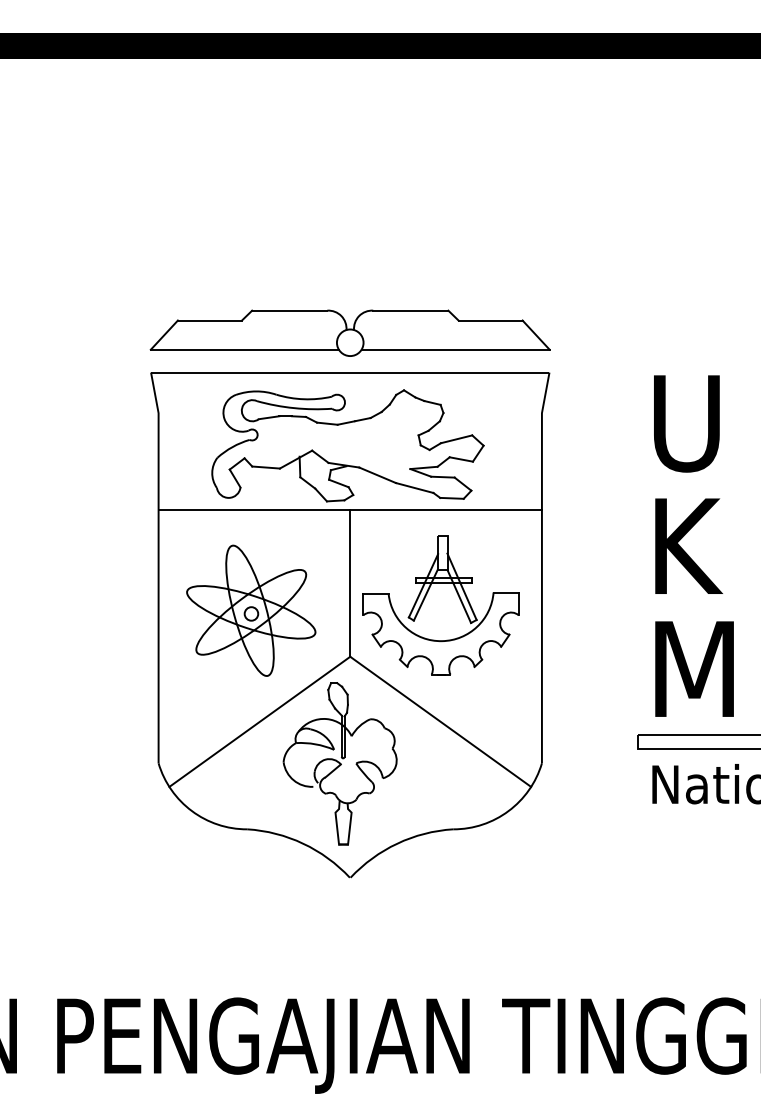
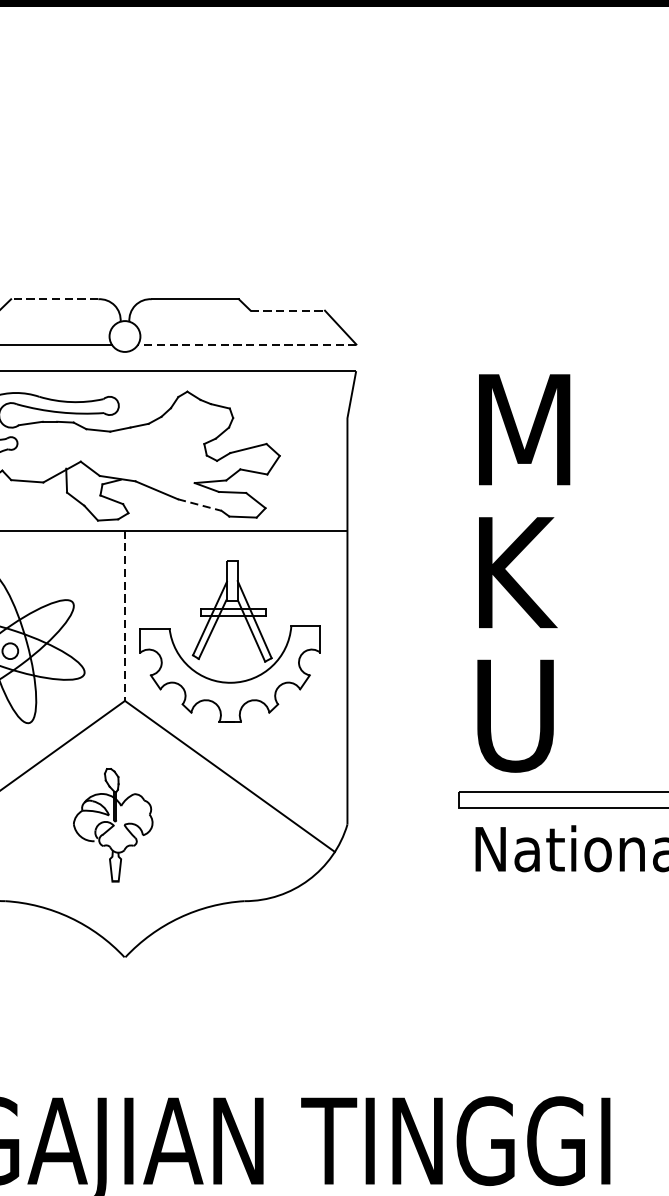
line: (289, 310) -> (54, 299), solid -> dashed
line: (491, 320) -> (288, 310), solid -> dashed
line: (455, 349) -> (247, 344), solid -> dashed
text: (693, 423) -> (523, 430), U -> M
line: (415, 488) -> (200, 505), solid -> dashed
line: (350, 583) -> (125, 615), solid -> dashed
text: (693, 669) -> (523, 715), M -> U
part: (339, 763) -> (112, 824), size x0.6

